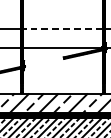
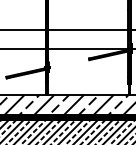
line: (62, 28) -> (87, 29), dashed -> solid

